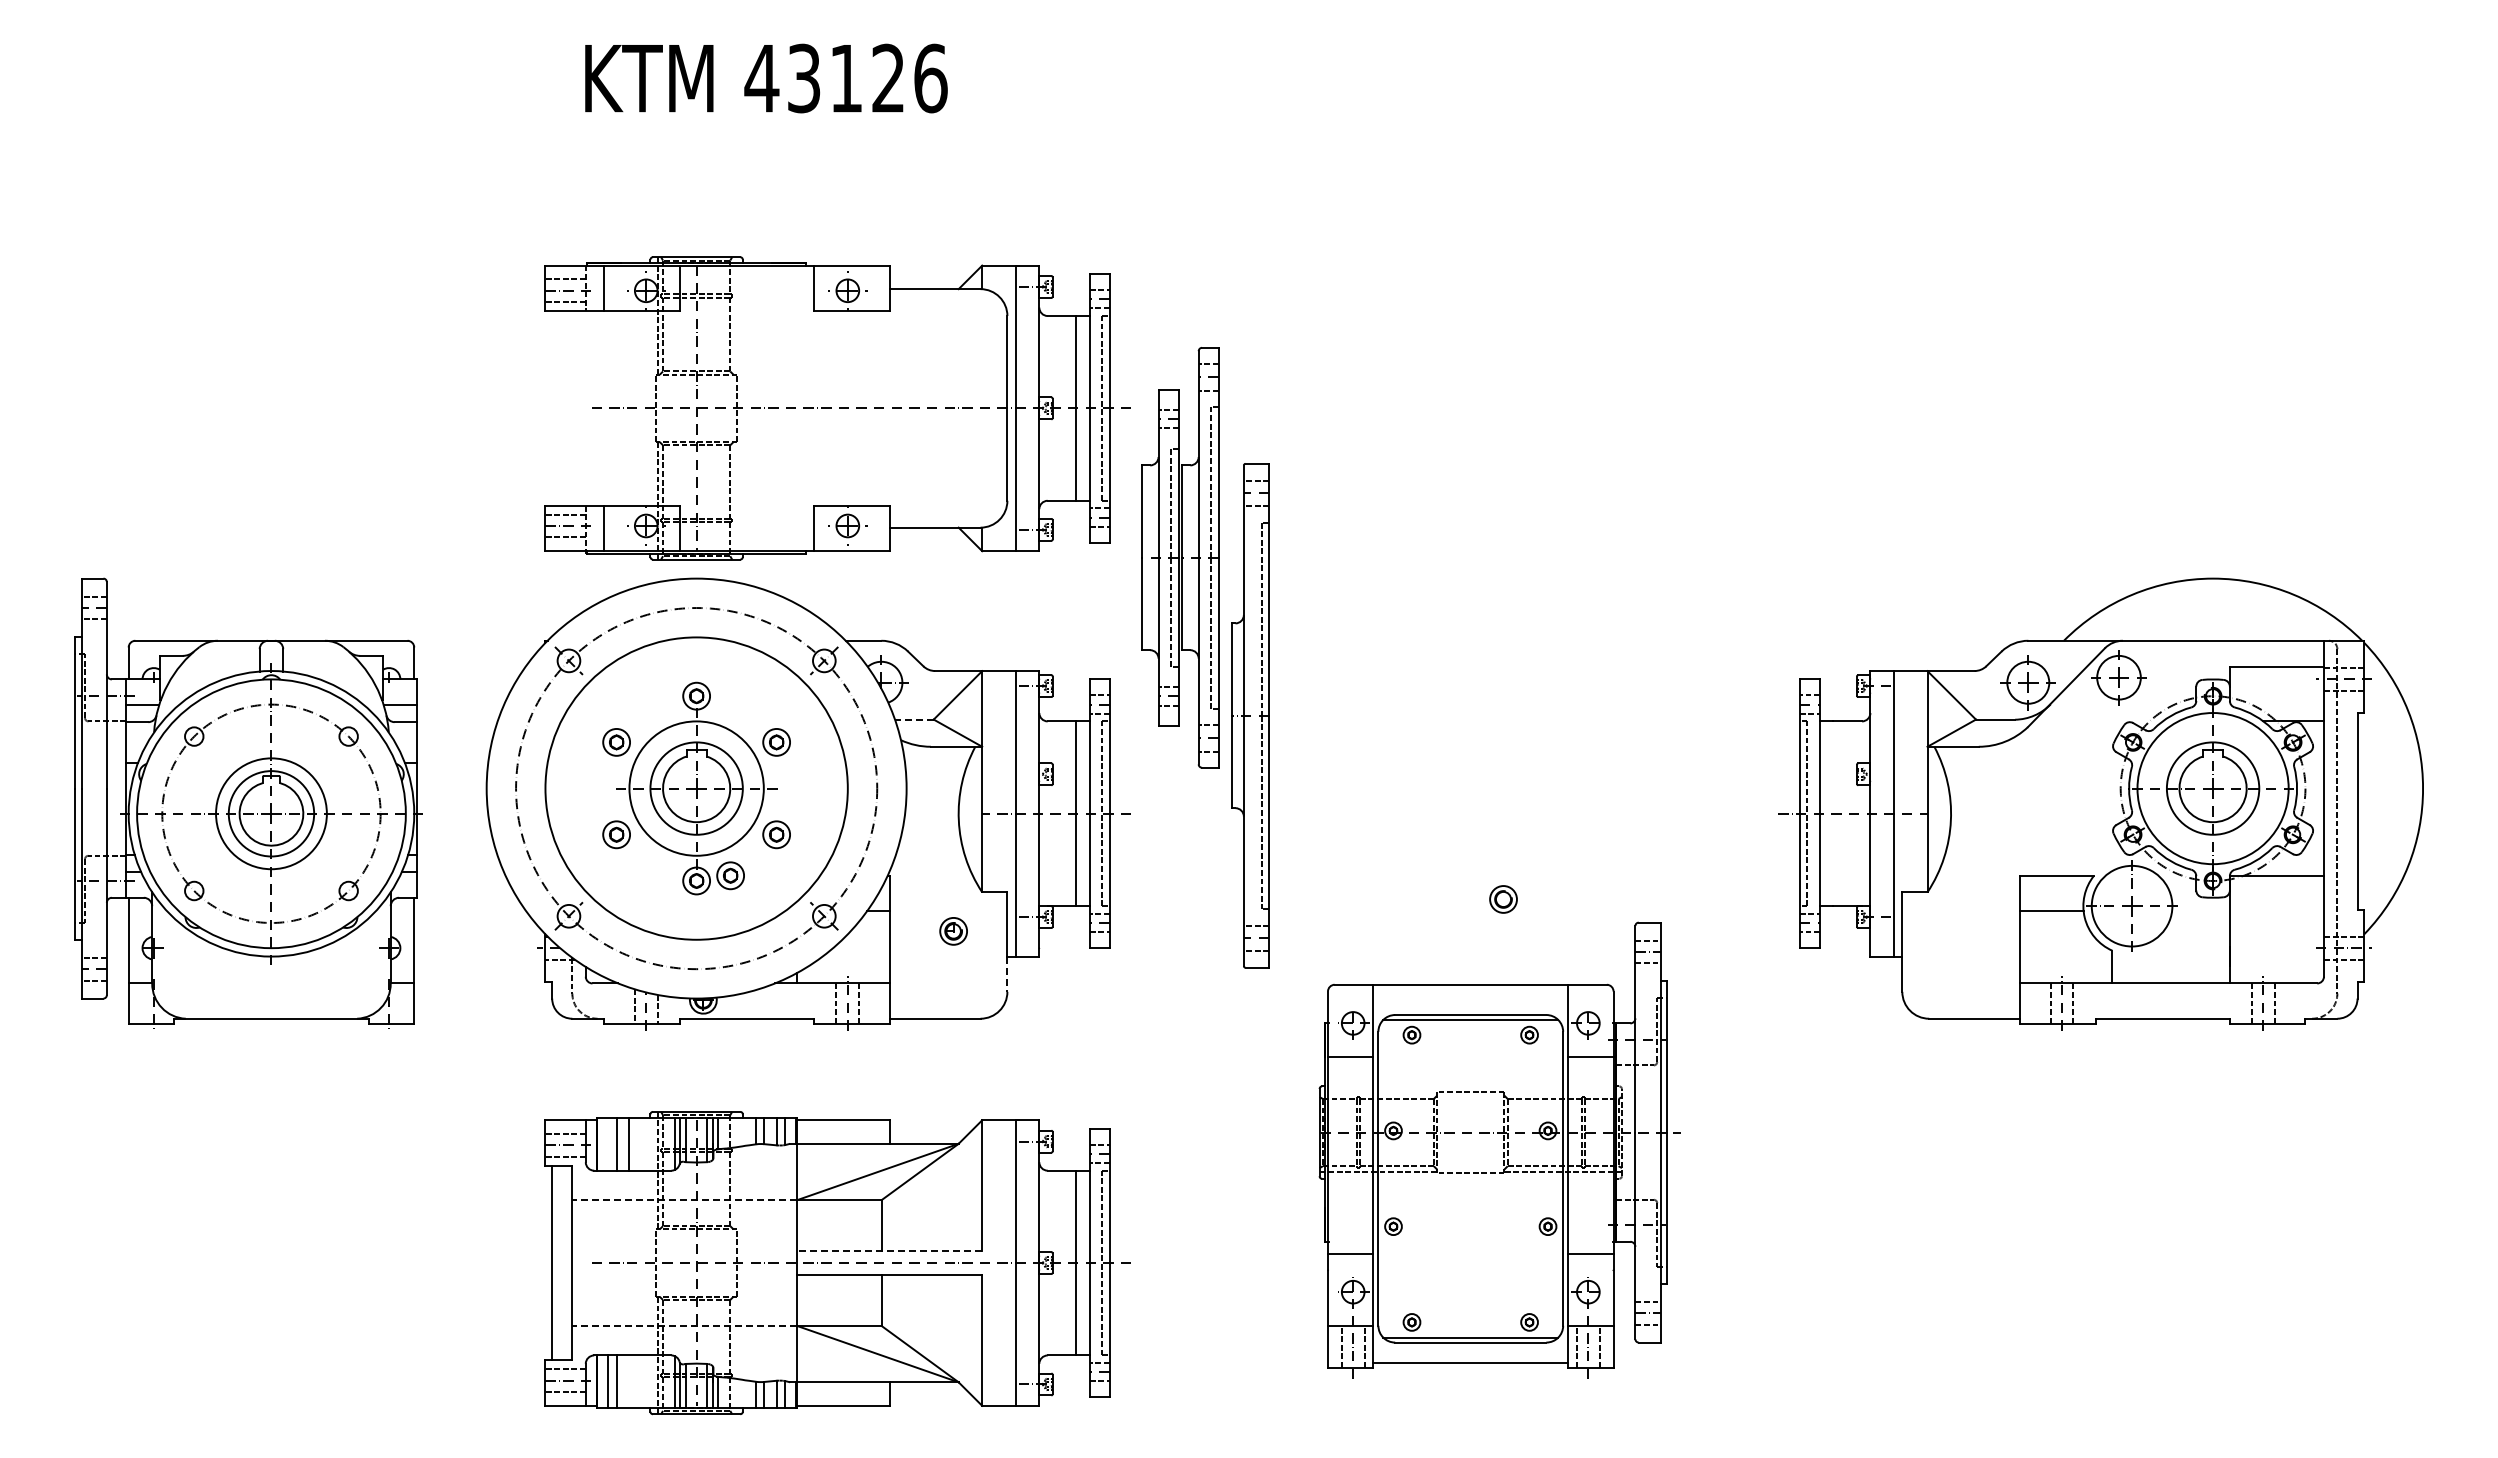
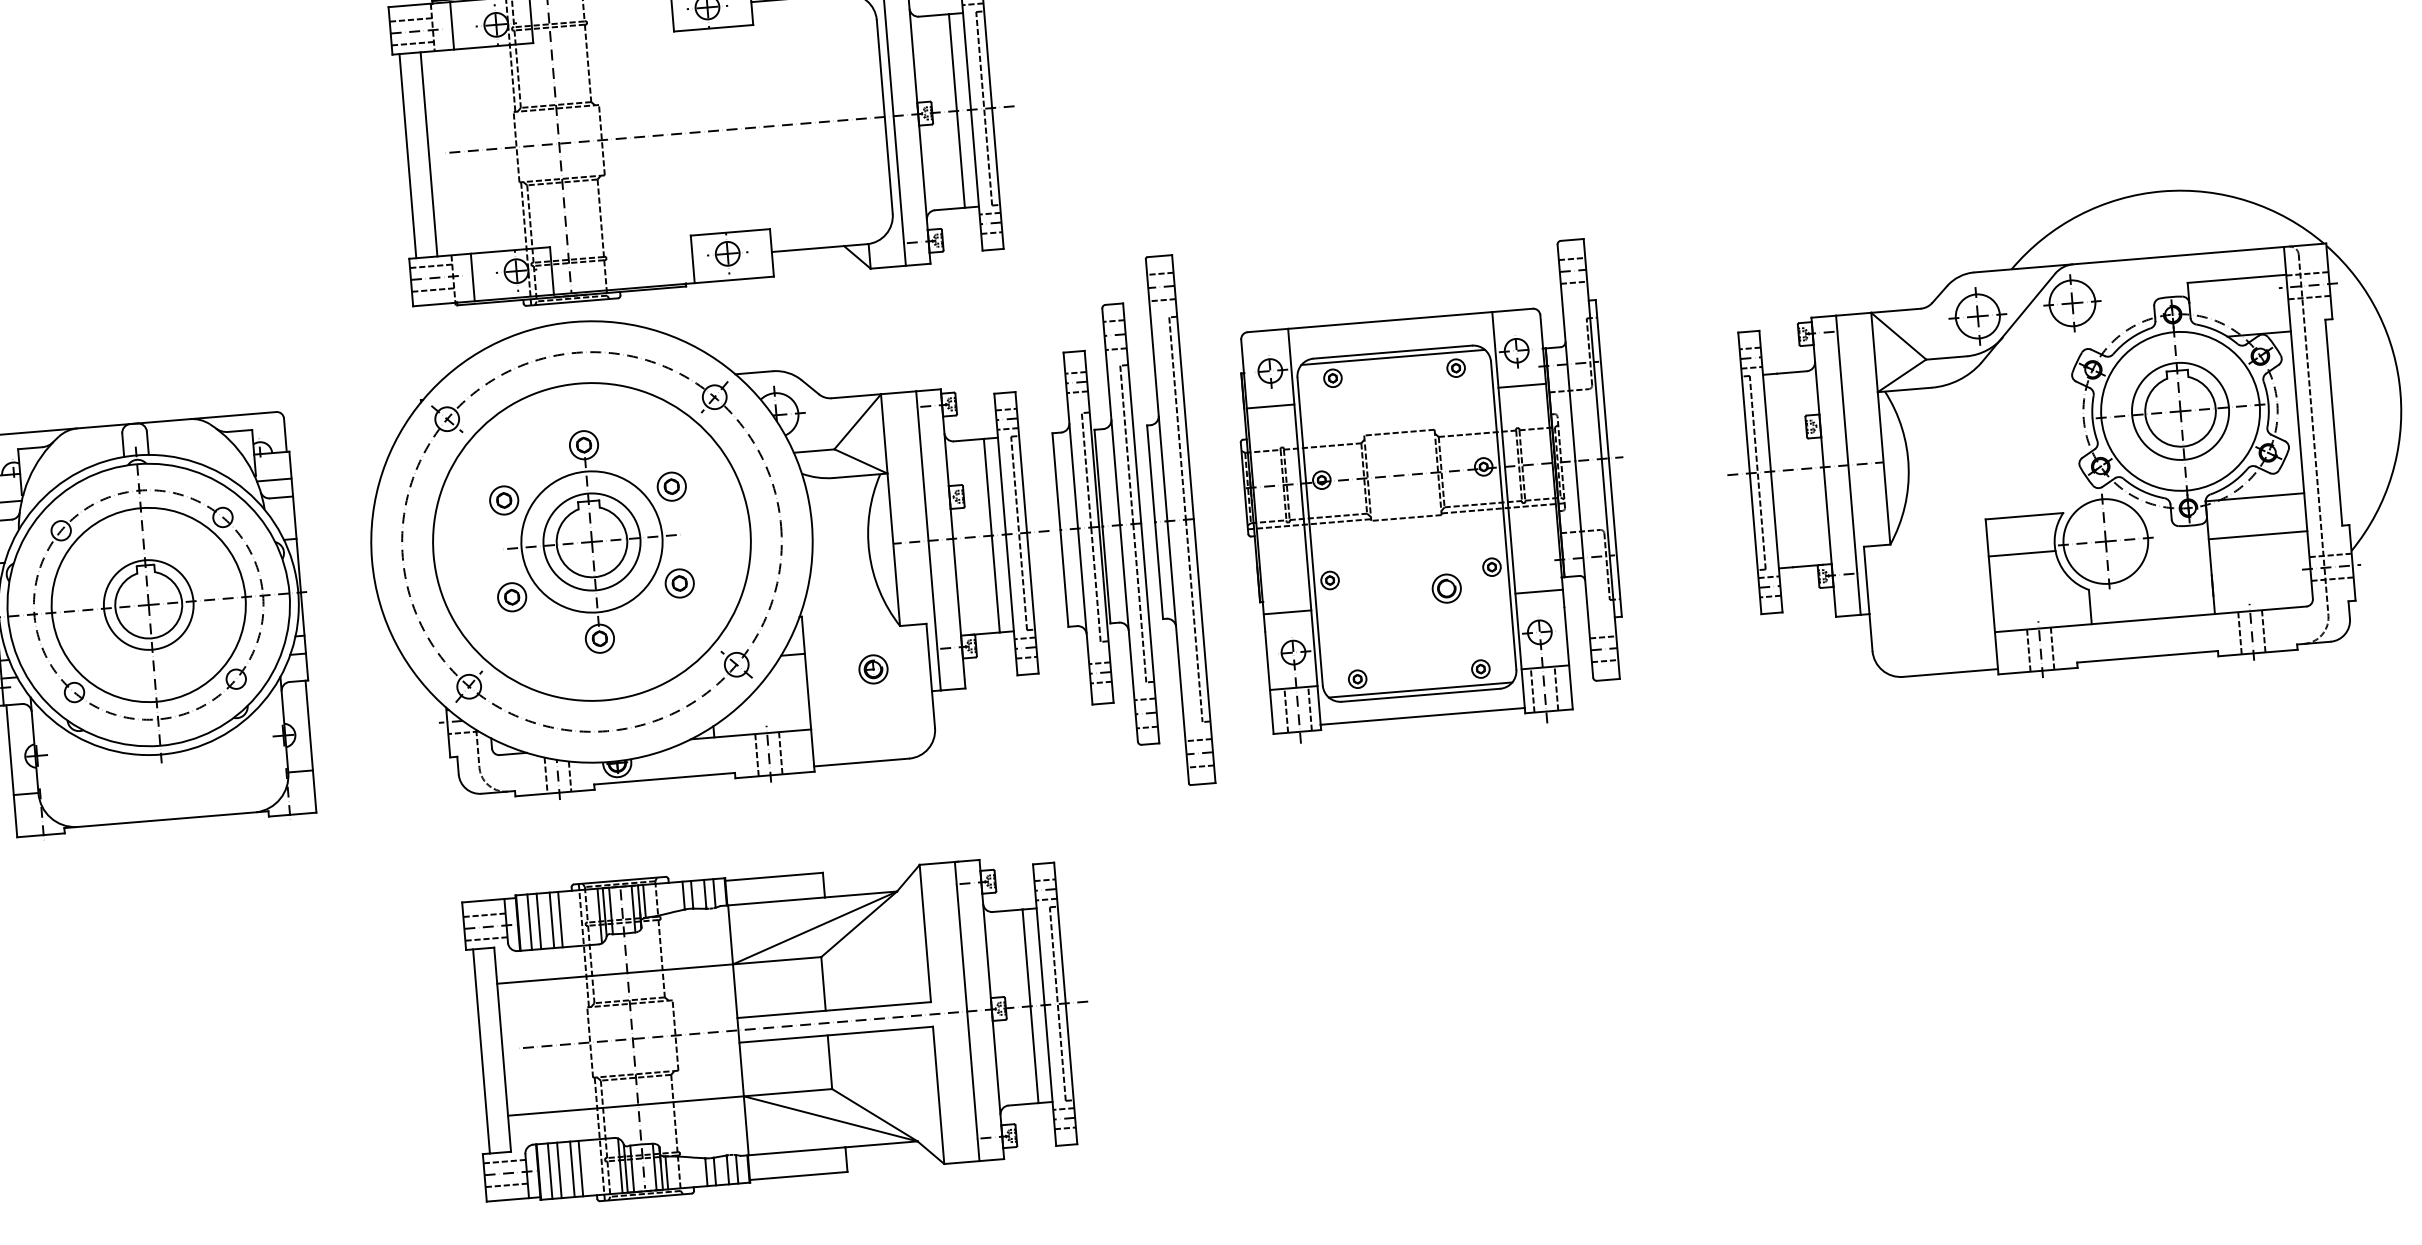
line: (552, 407) -> (408, 155), added
line: (572, 407) -> (429, 153), added
part: (1180, 557) -> (1100, 526), moved
part: (1250, 715) -> (1174, 520), moved
line: (913, 719) -> (813, 450), dashed -> solid
circle: (271, 813) -> (148, 604), size x1.67
part: (730, 875) -> (634, 630), removed
line: (2276, 912) -> (2257, 535), added
line: (1007, 974) -> (933, 709), dashed -> solid
line: (607, 1143) -> (529, 921), added
line: (637, 1143) -> (560, 918), added
part: (1499, 1149) -> (1434, 490), moved
line: (684, 1200) -> (614, 974), dashed -> solid
line: (889, 1251) -> (833, 1010), dashed -> solid
line: (684, 1326) -> (625, 1106), dashed -> solid
line: (629, 1381) -> (572, 1168), added
line: (637, 1381) -> (581, 1168), added

